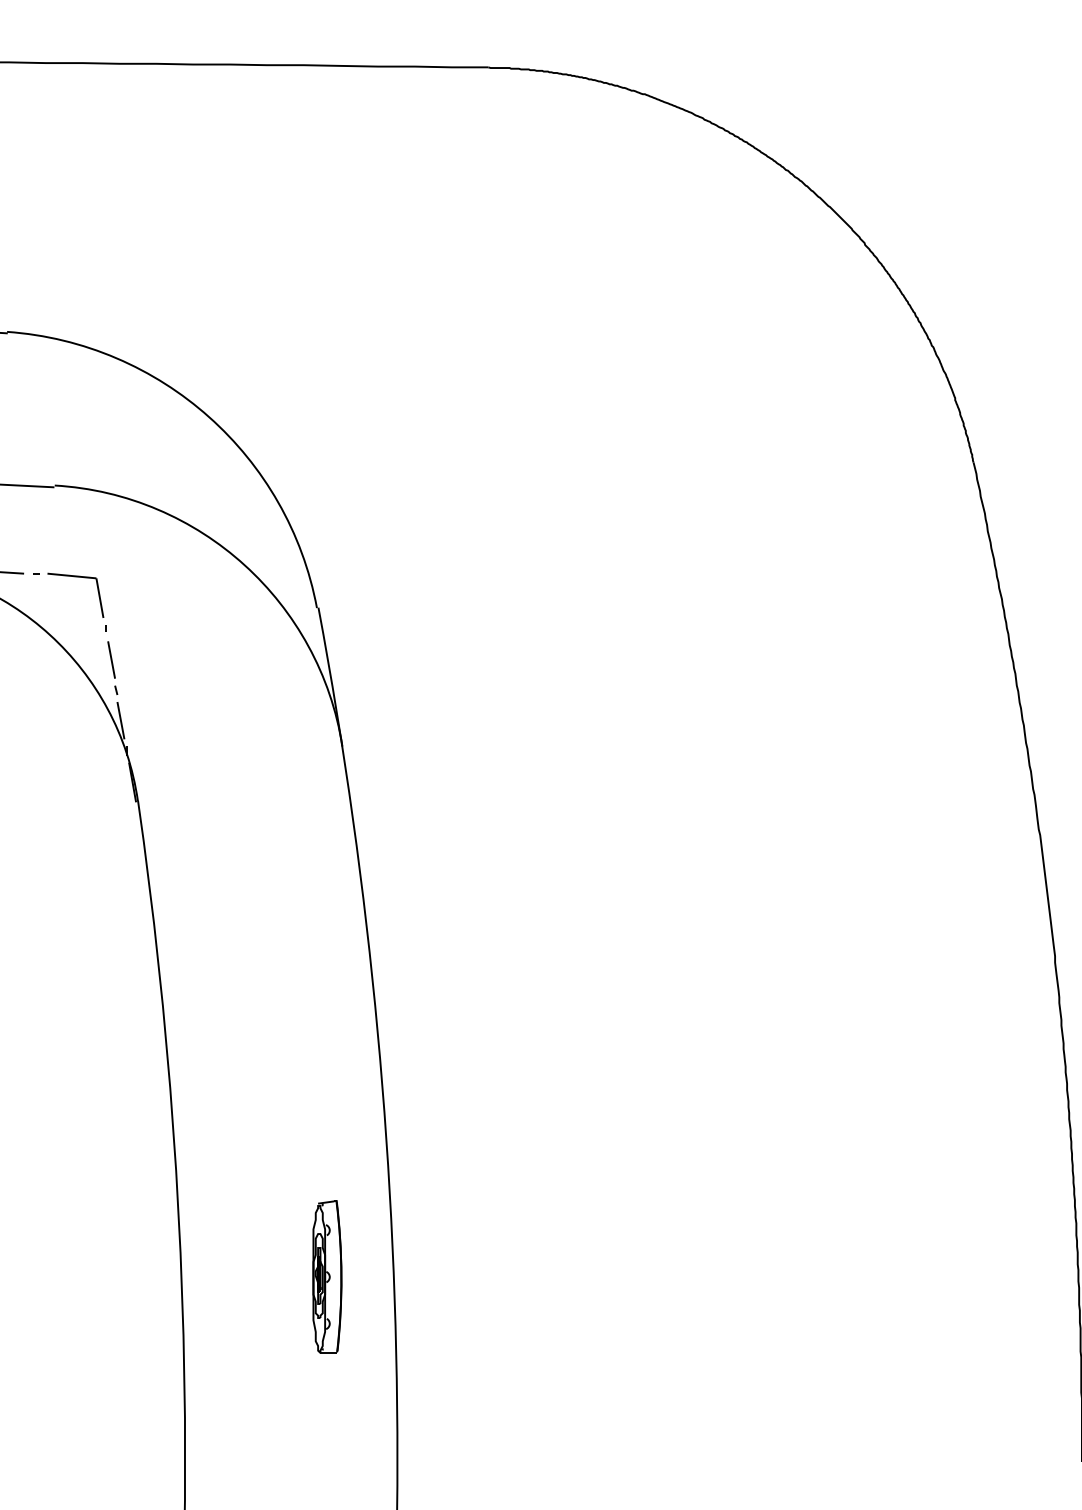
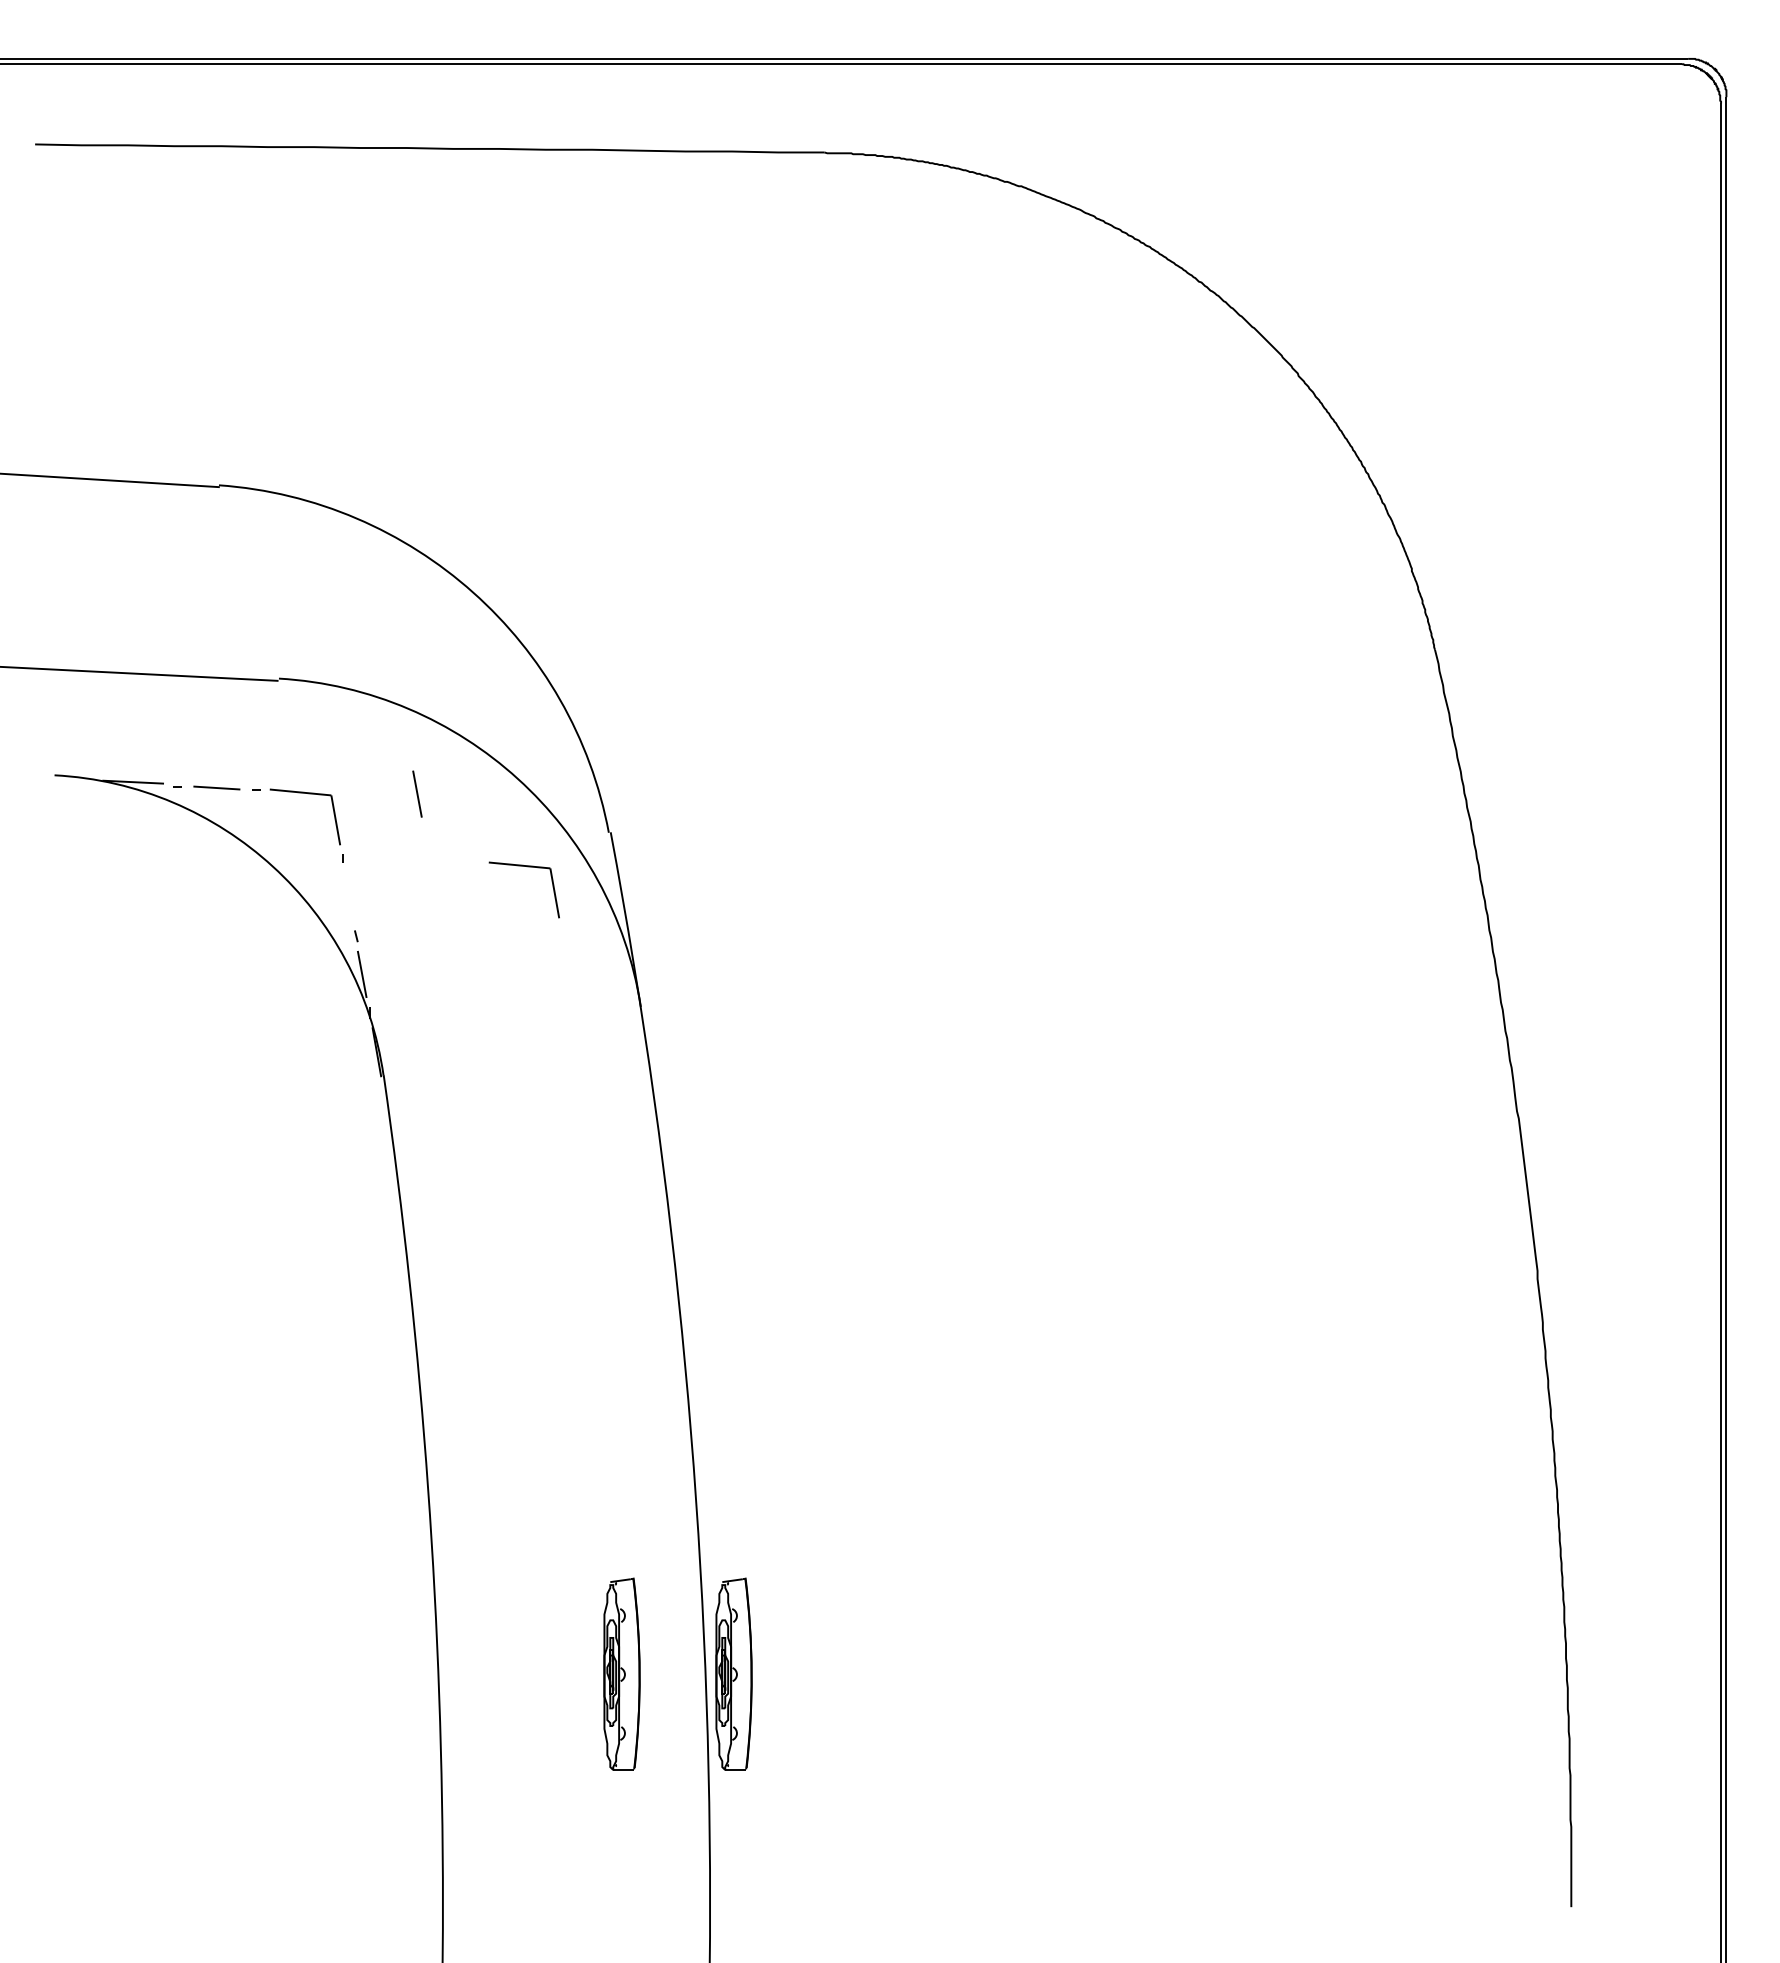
part: (252, 635) -> (527, 867), added
line: (111, 659) -> (417, 793), moved
part: (416, 1276) -> (733, 1673), added

